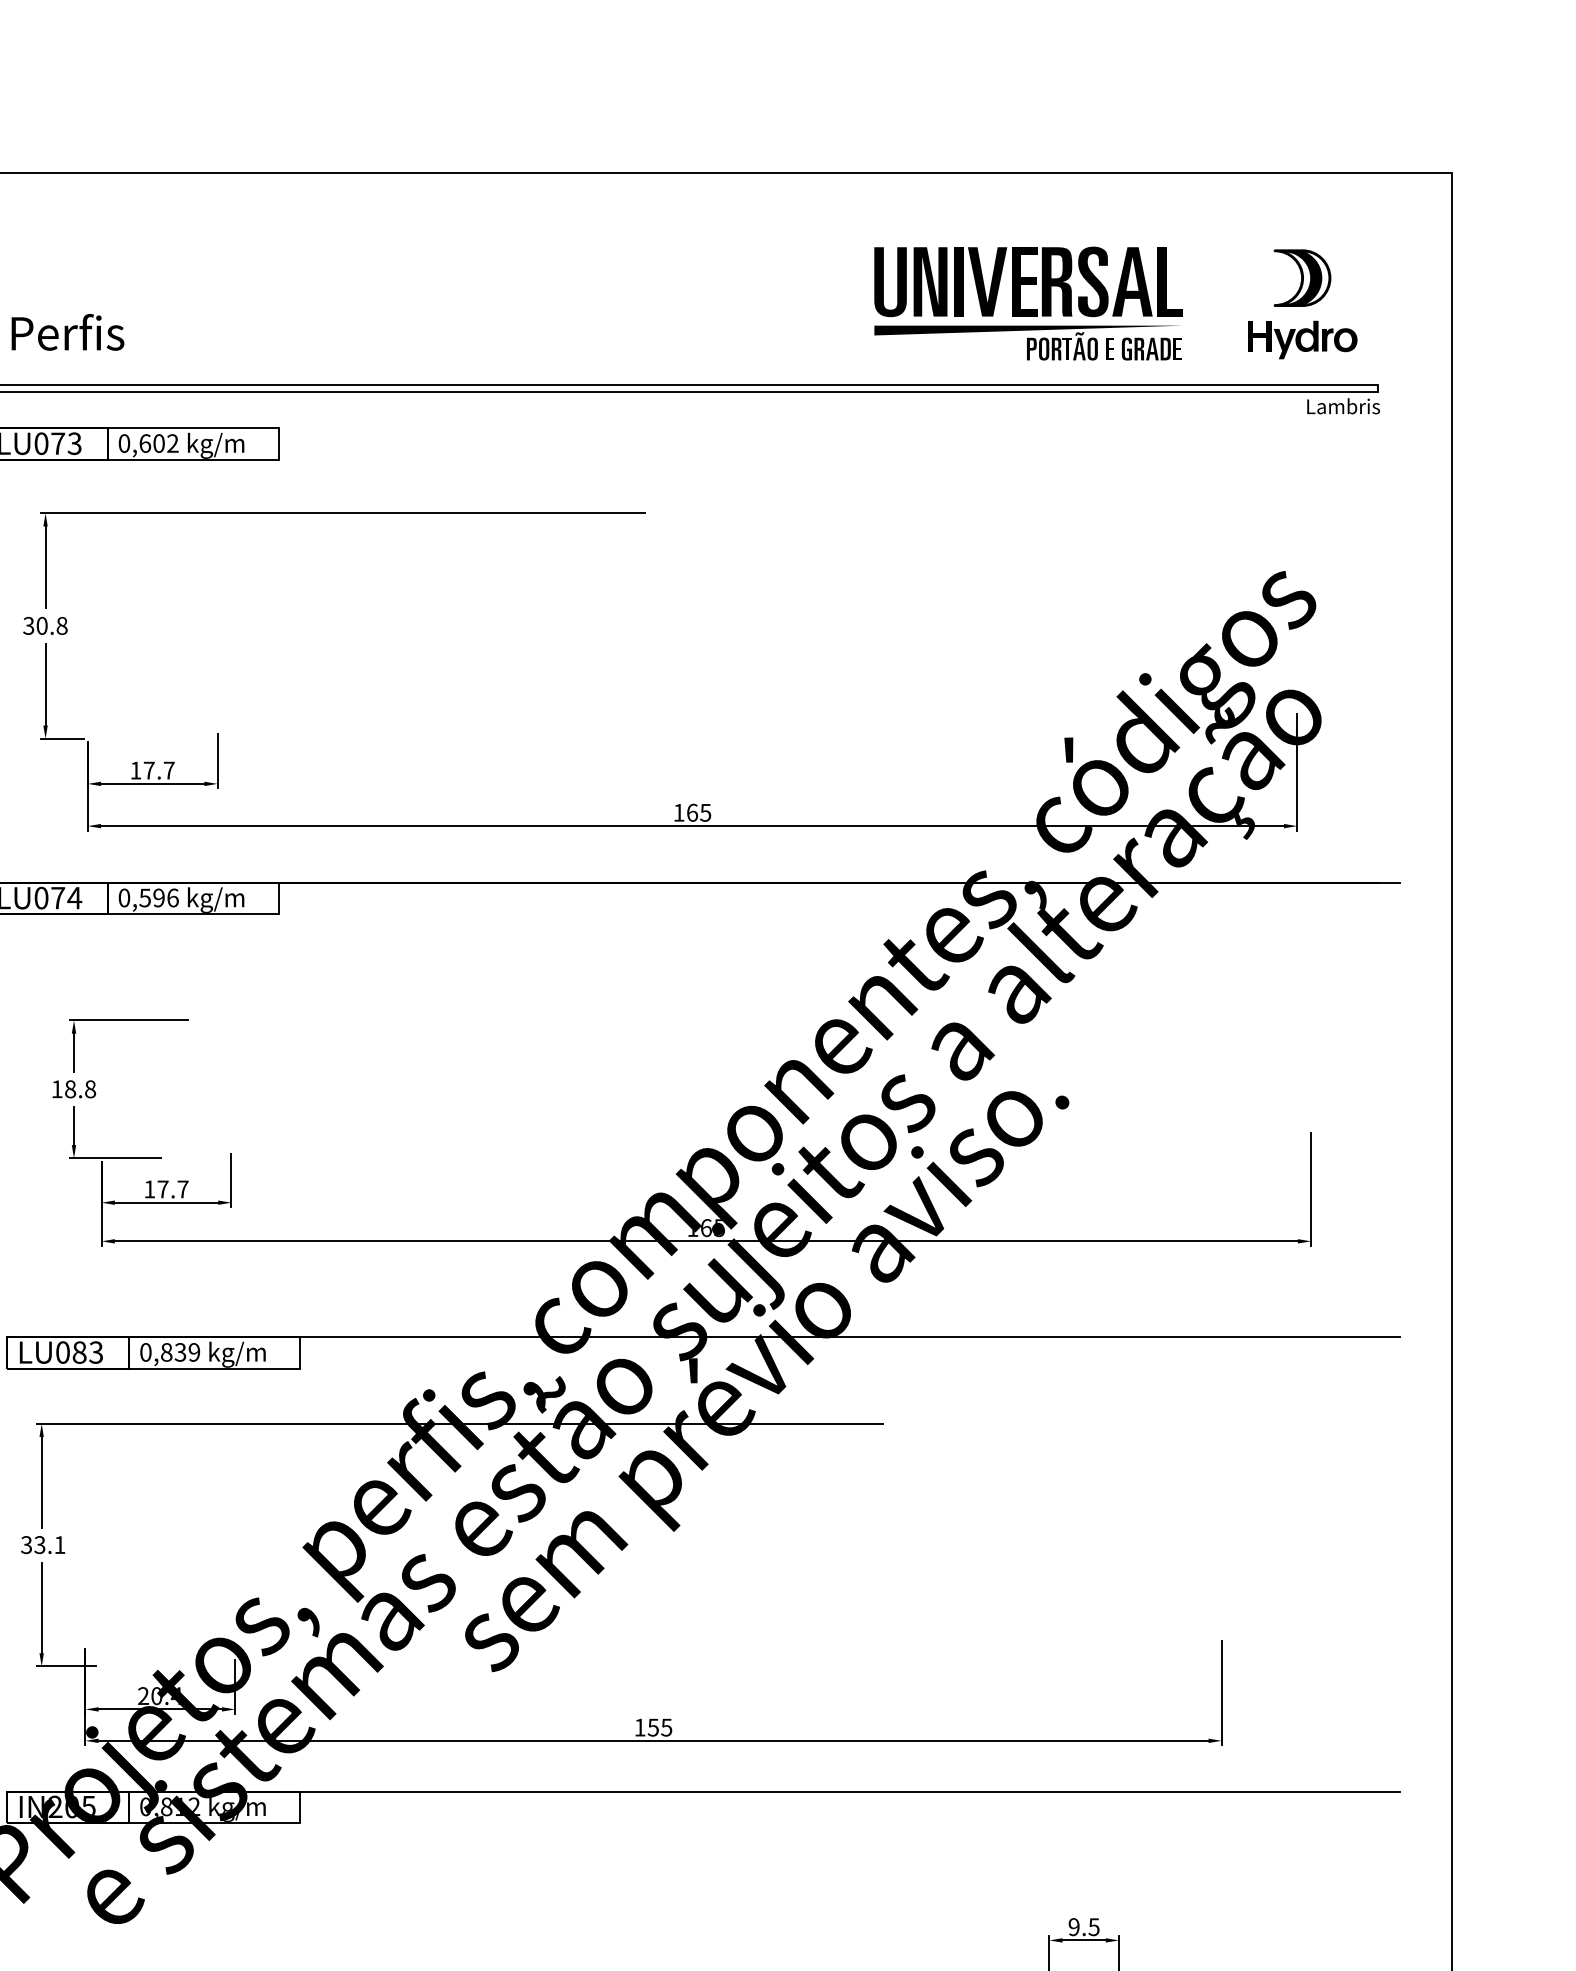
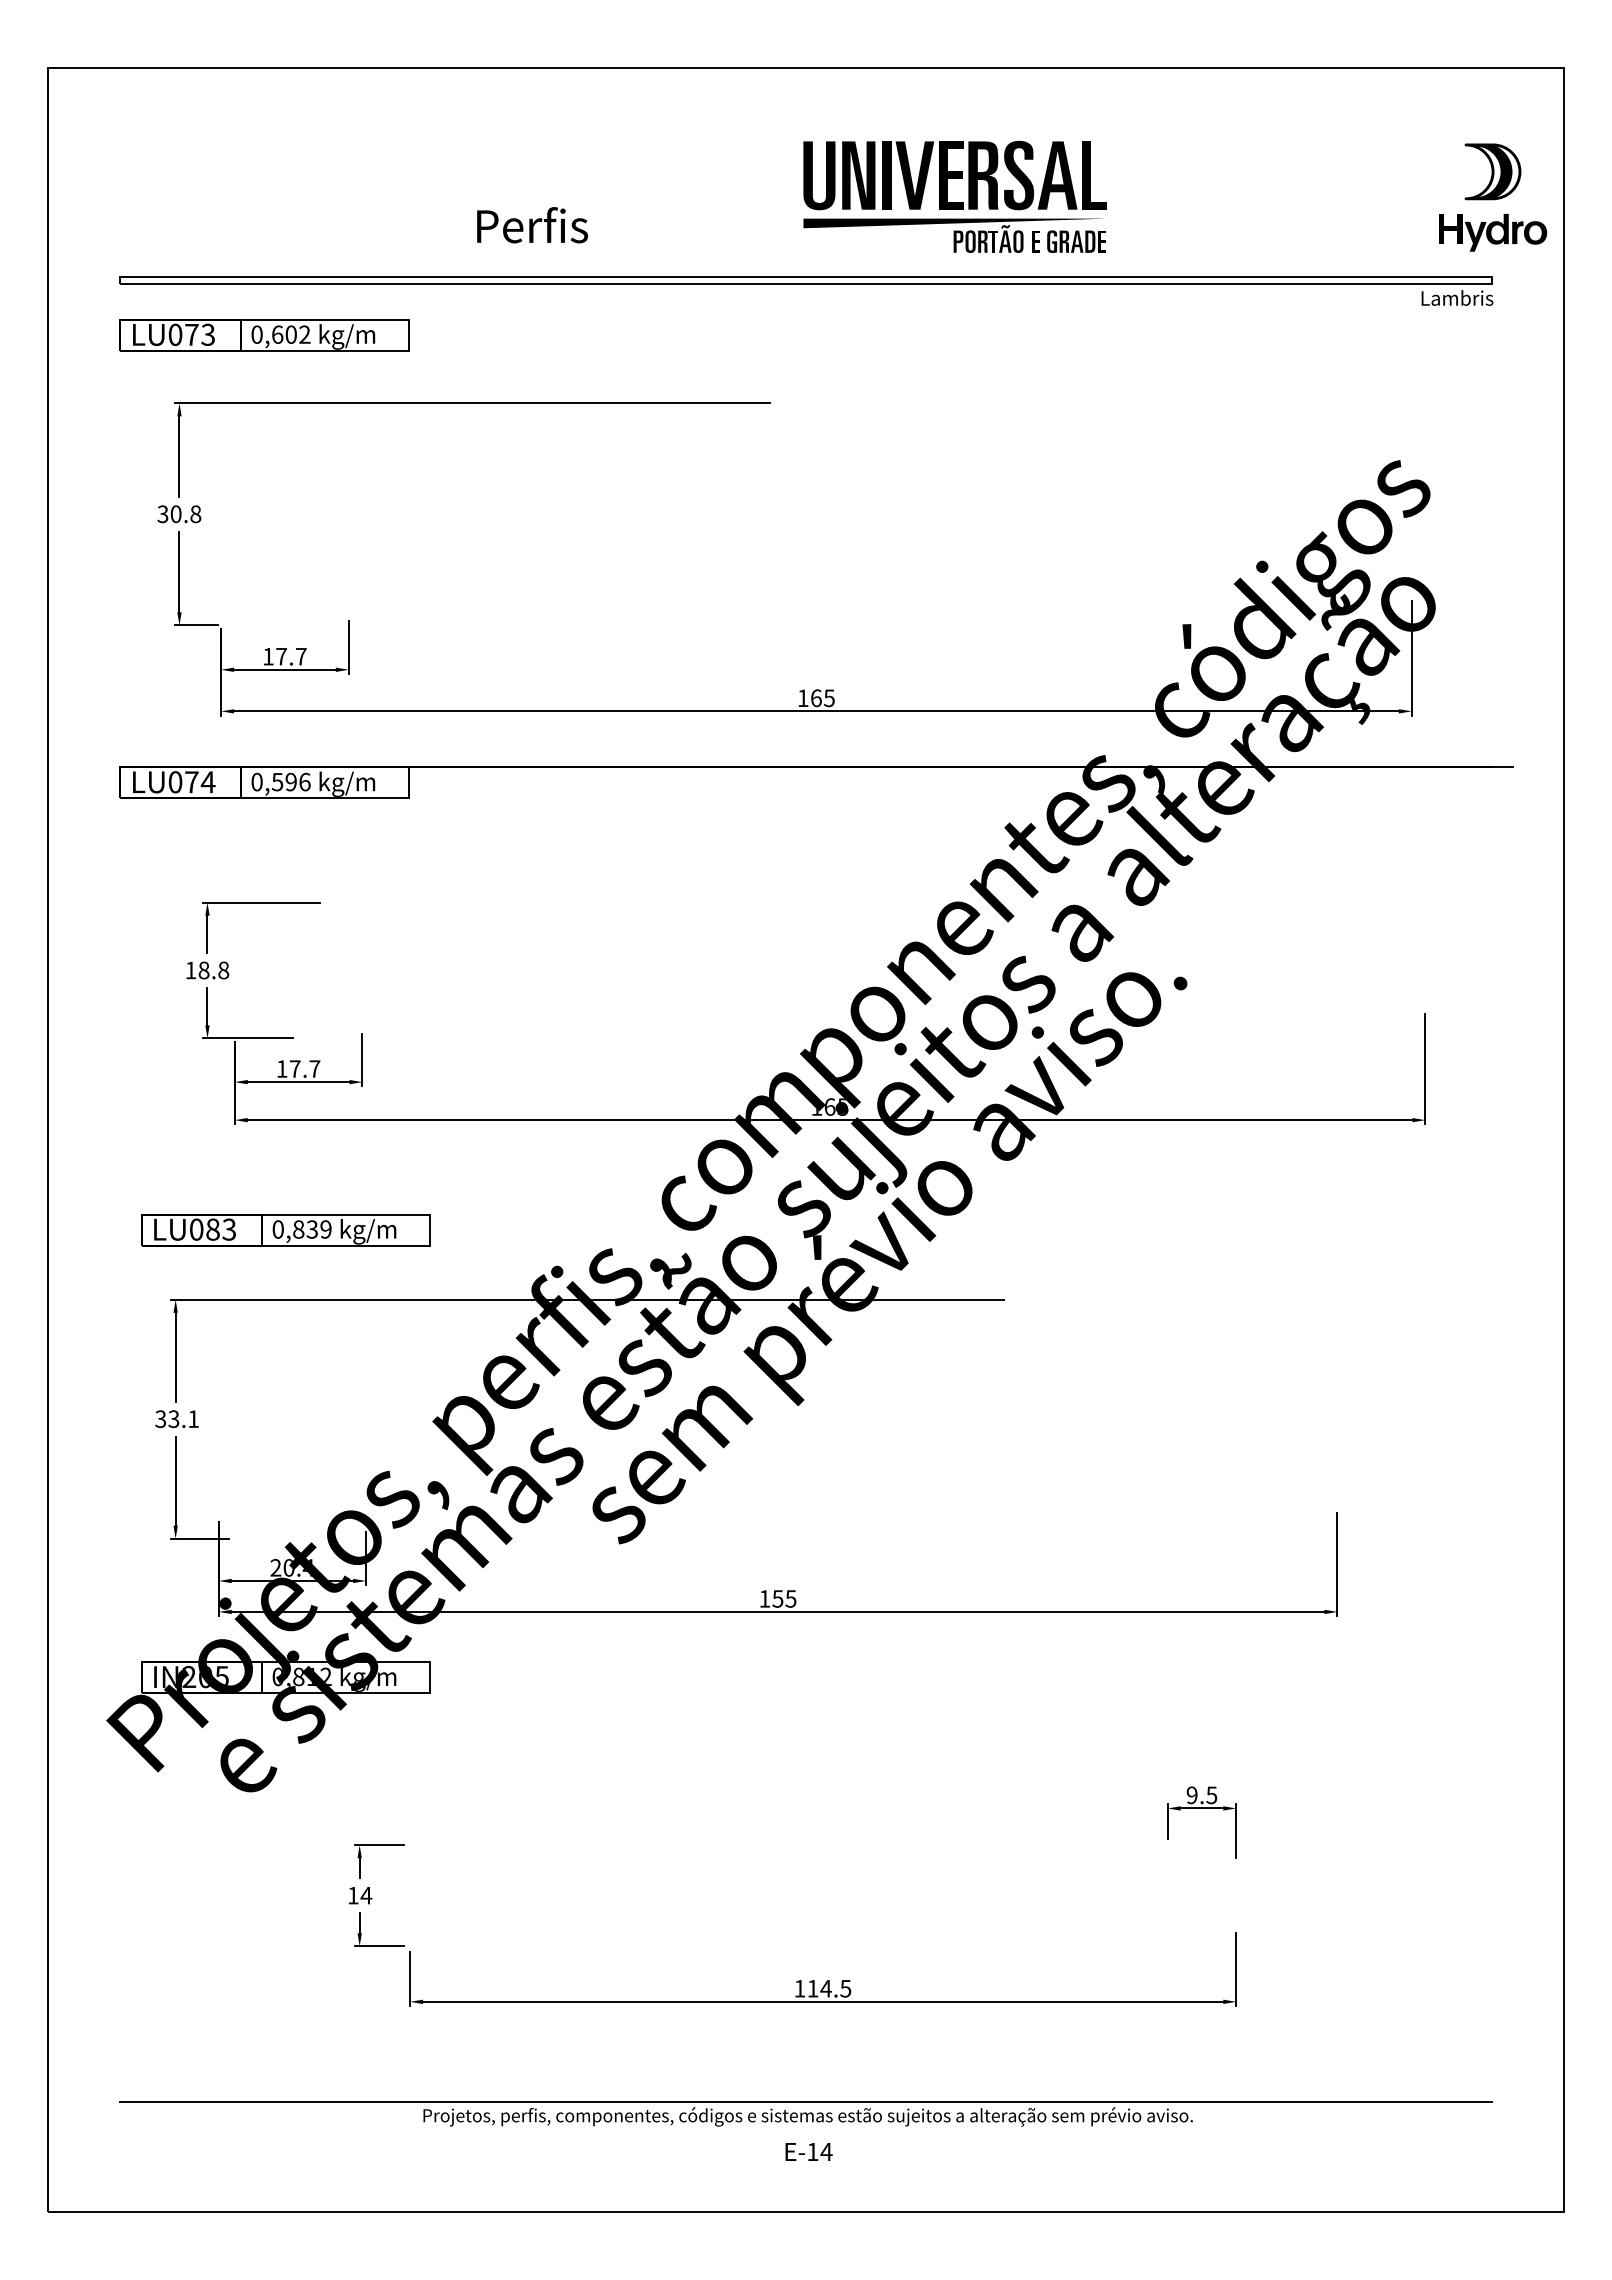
part: (1027, 303) -> (954, 196), moved
part: (1303, 304) -> (1493, 197), moved
text: (67, 332) -> (532, 225), moved
line: (702, 1337) -> (826, 1214), removed
line: (702, 1792) -> (826, 1662), removed

